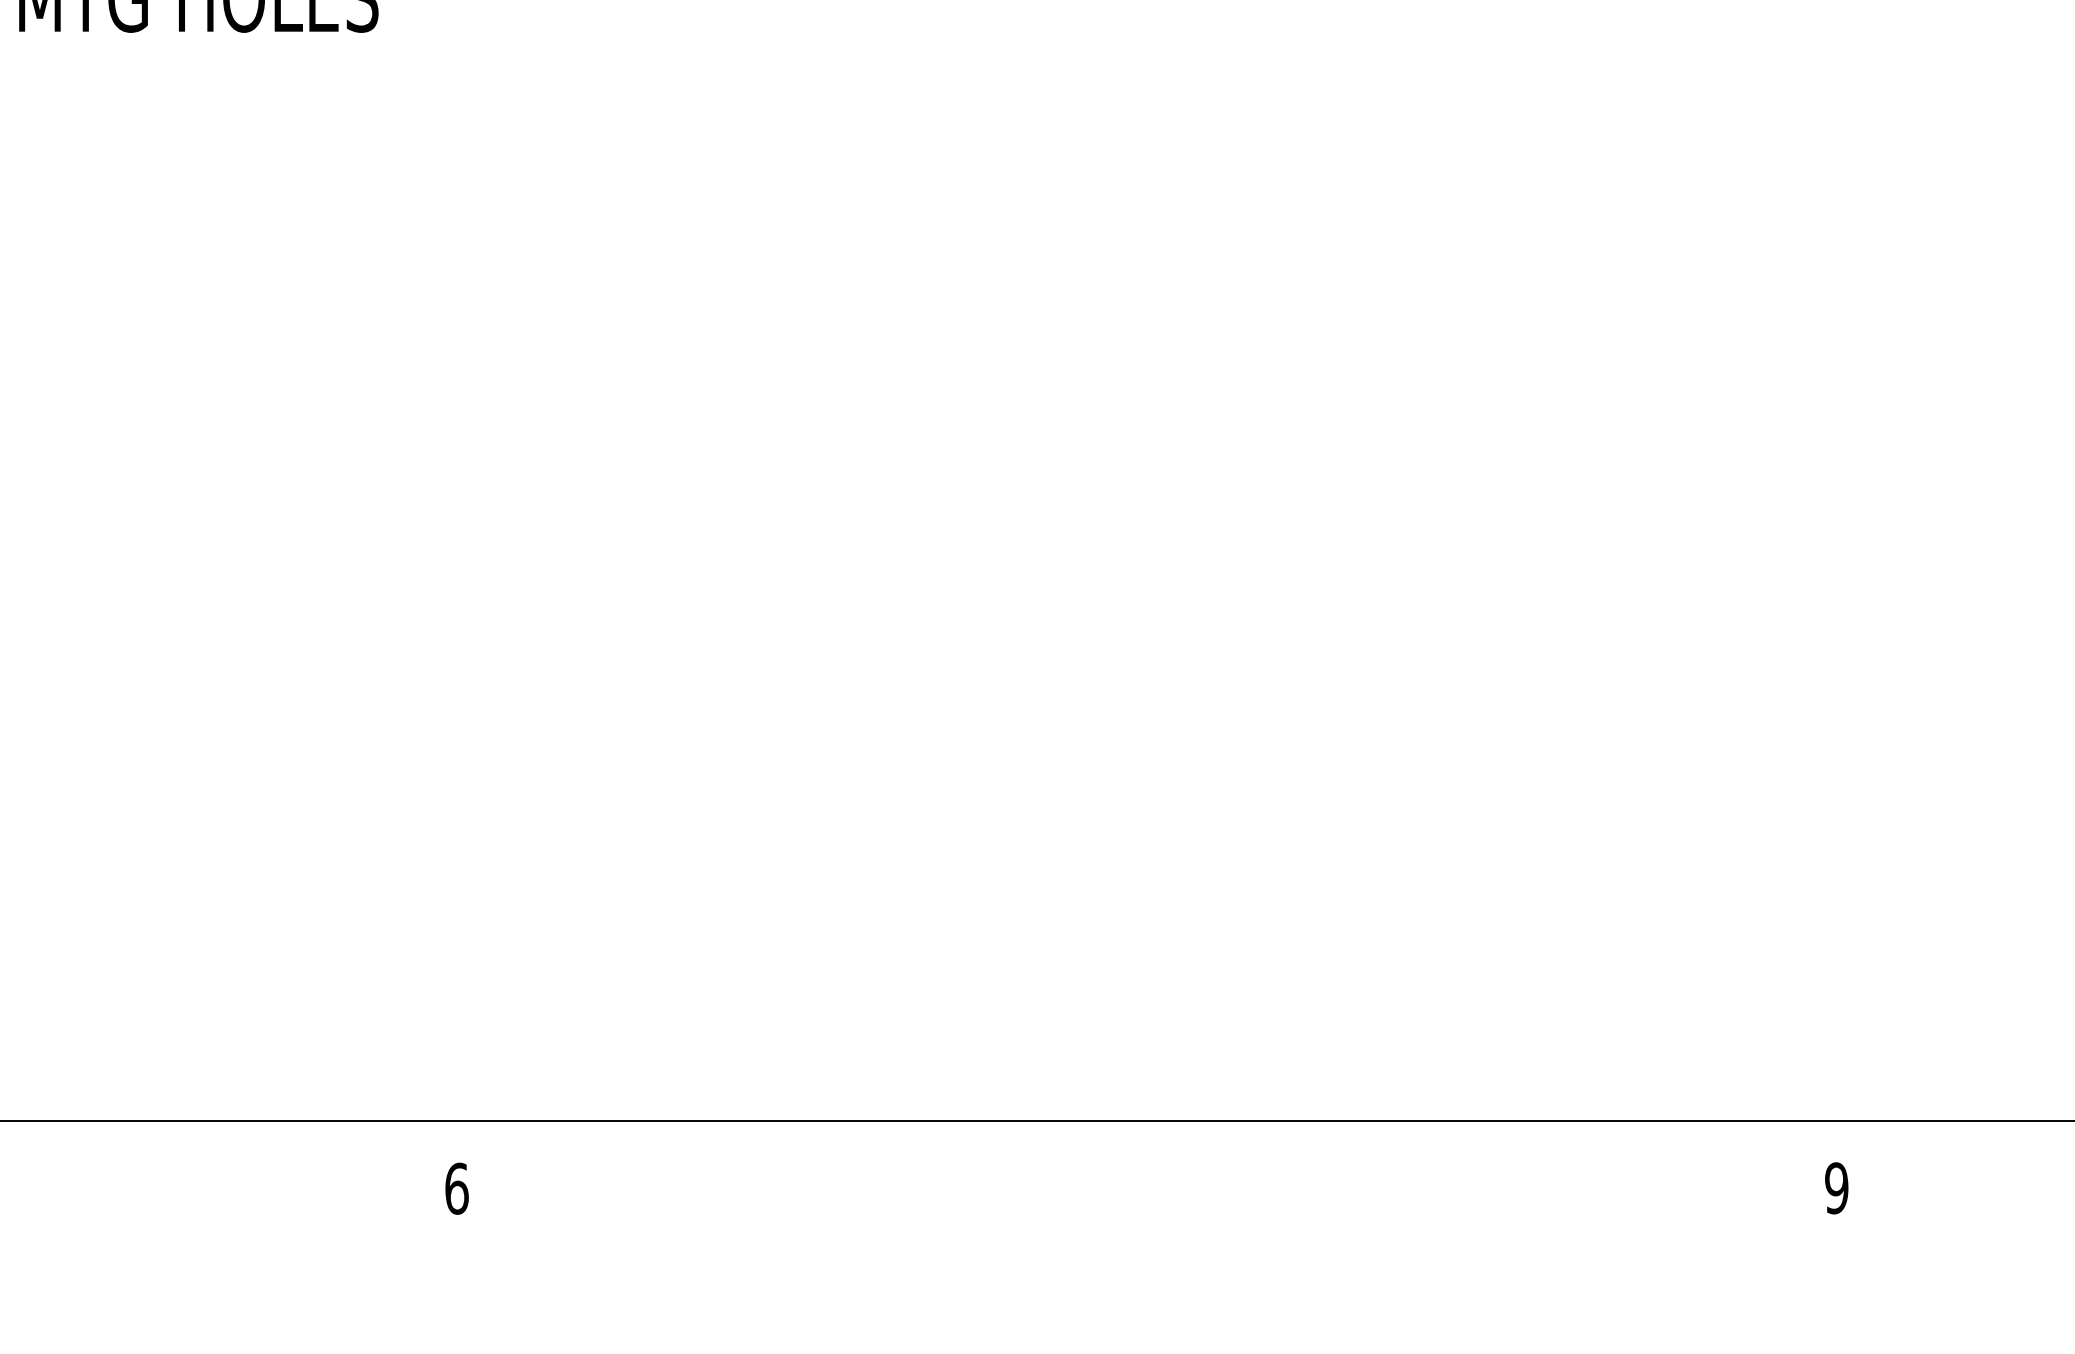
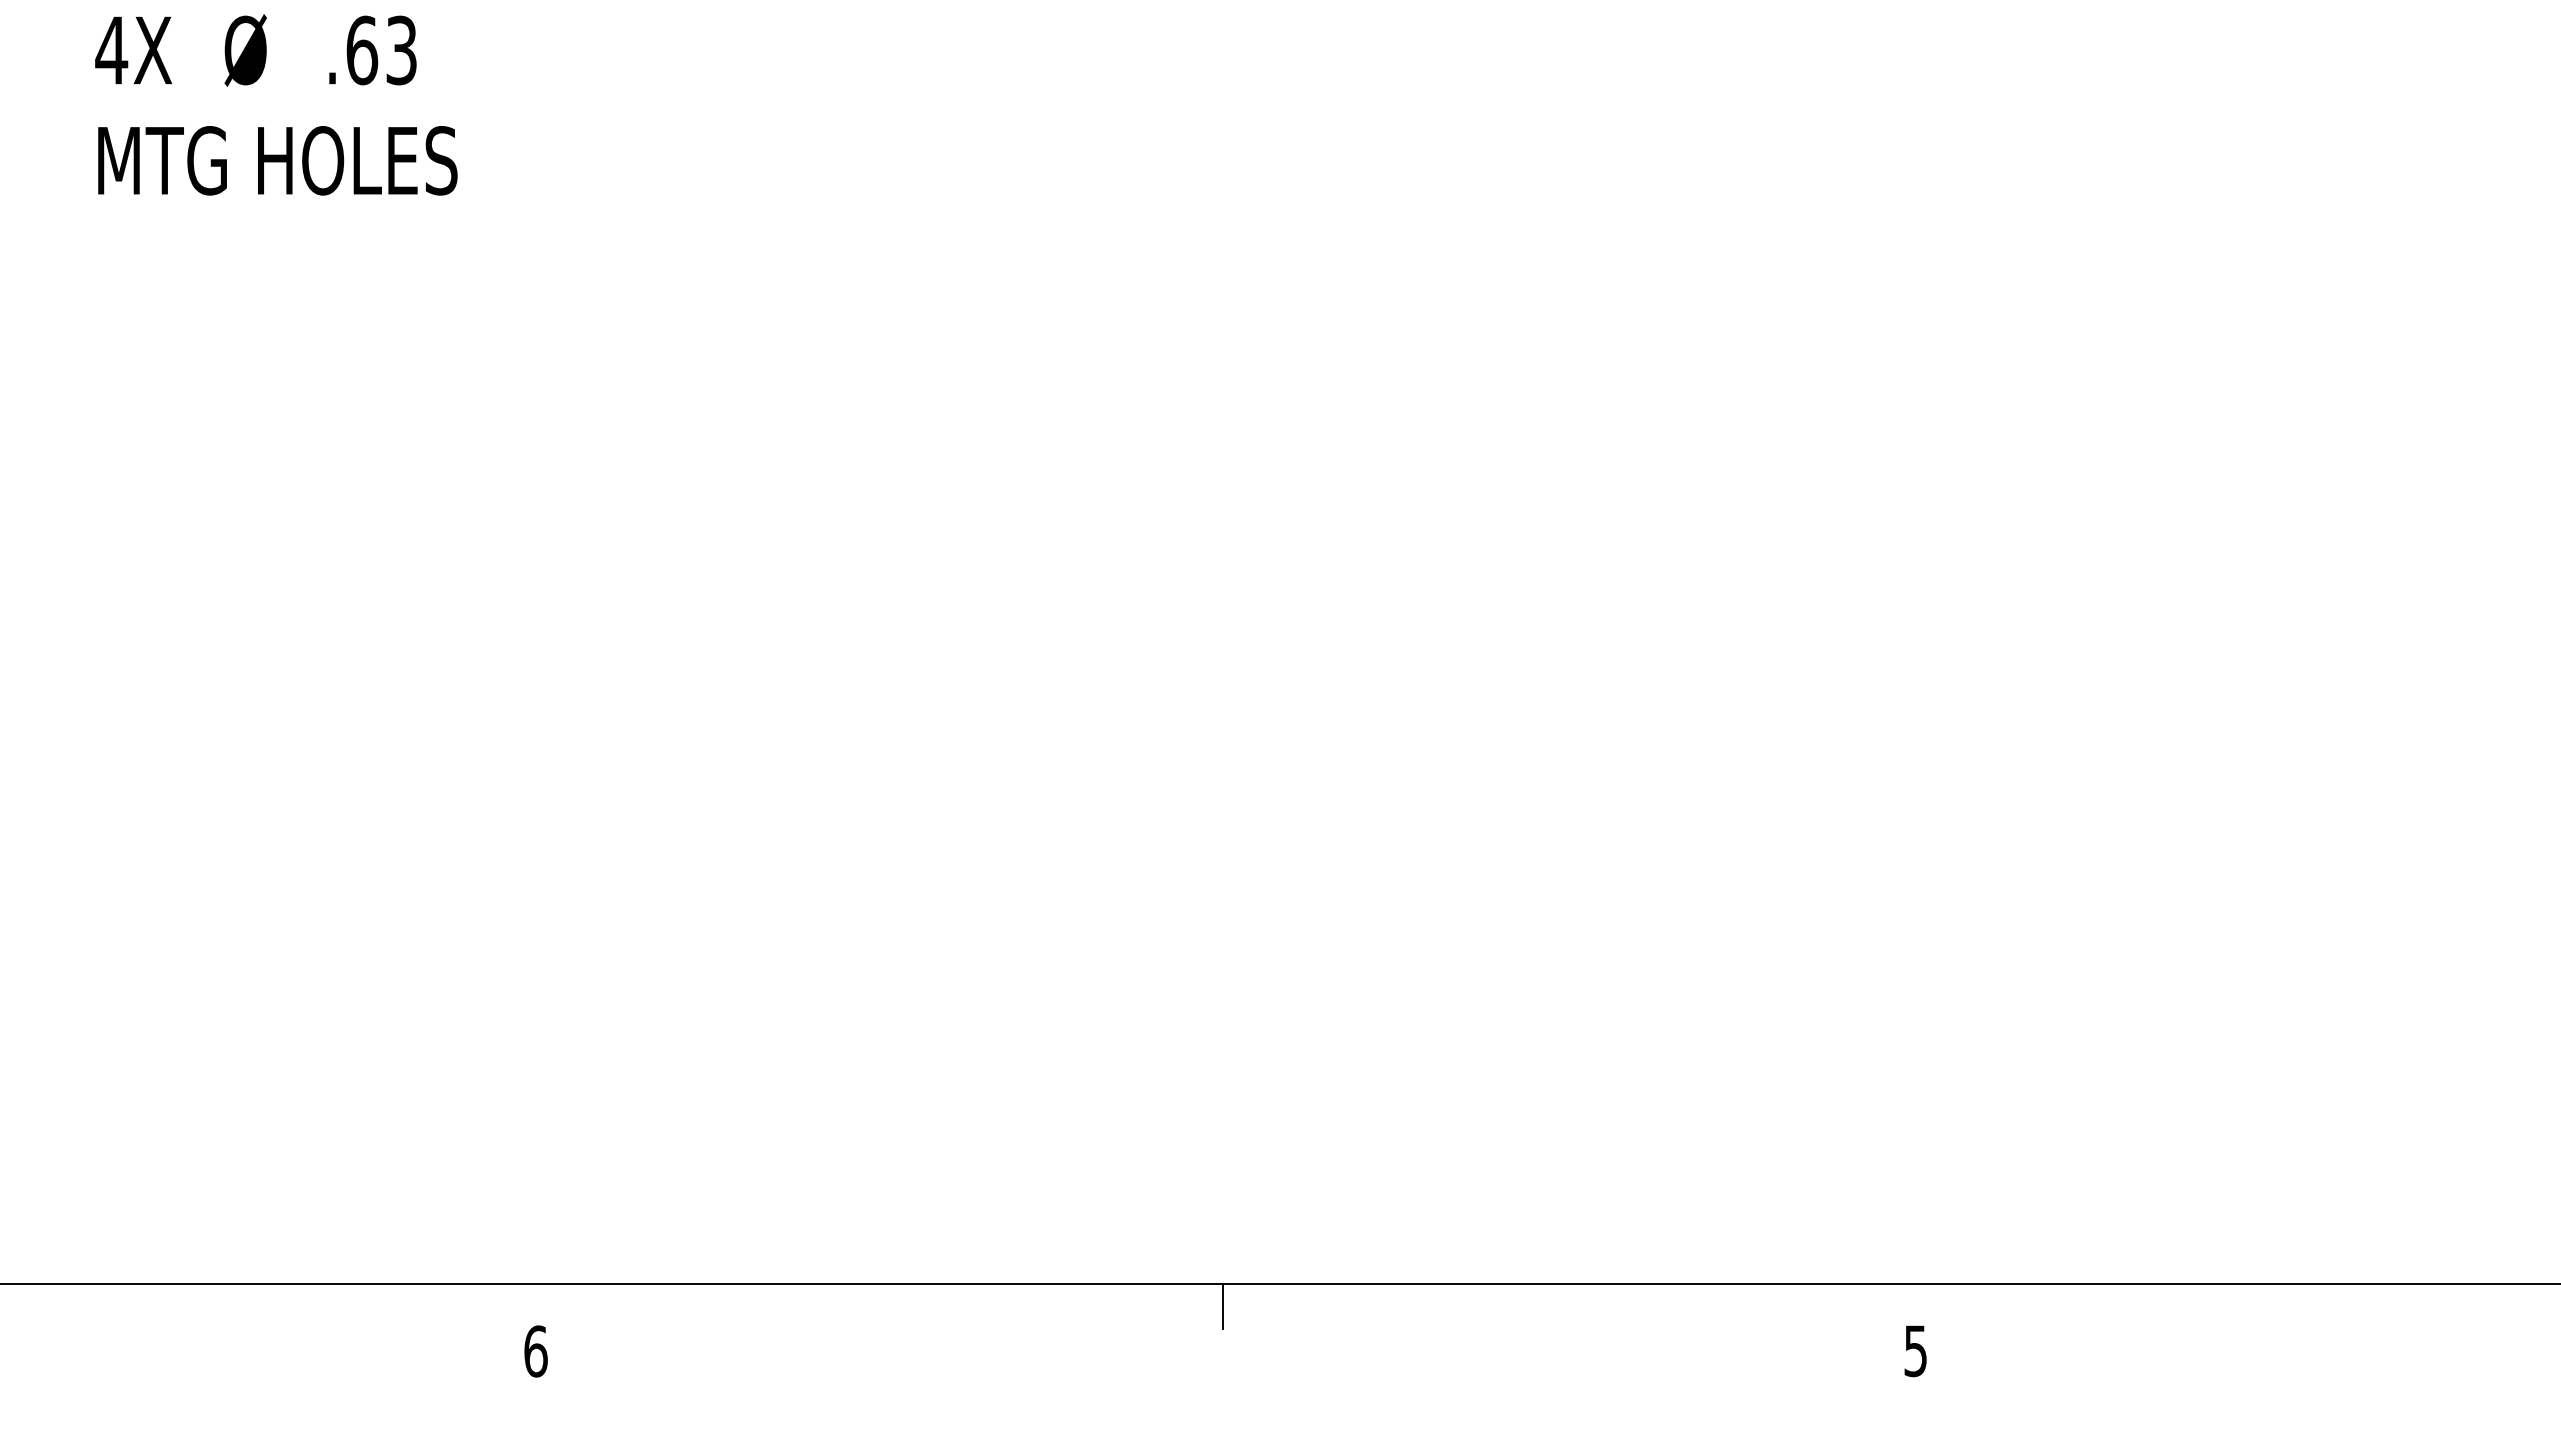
line: (1144, 1143) -> (1223, 1306), added
text: (1836, 1187) -> (1915, 1350), 9 -> 5

